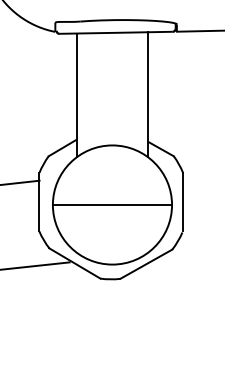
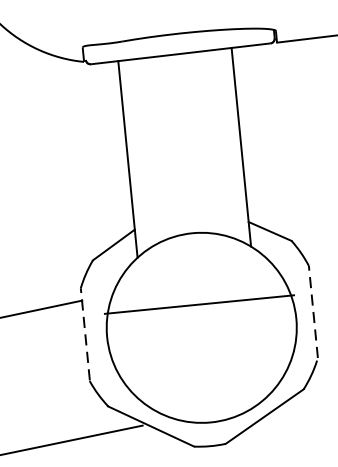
line: (39, 201) -> (85, 333), solid -> dashed
line: (183, 201) -> (313, 311), solid -> dashed
line: (112, 205) -> (199, 304), moved

